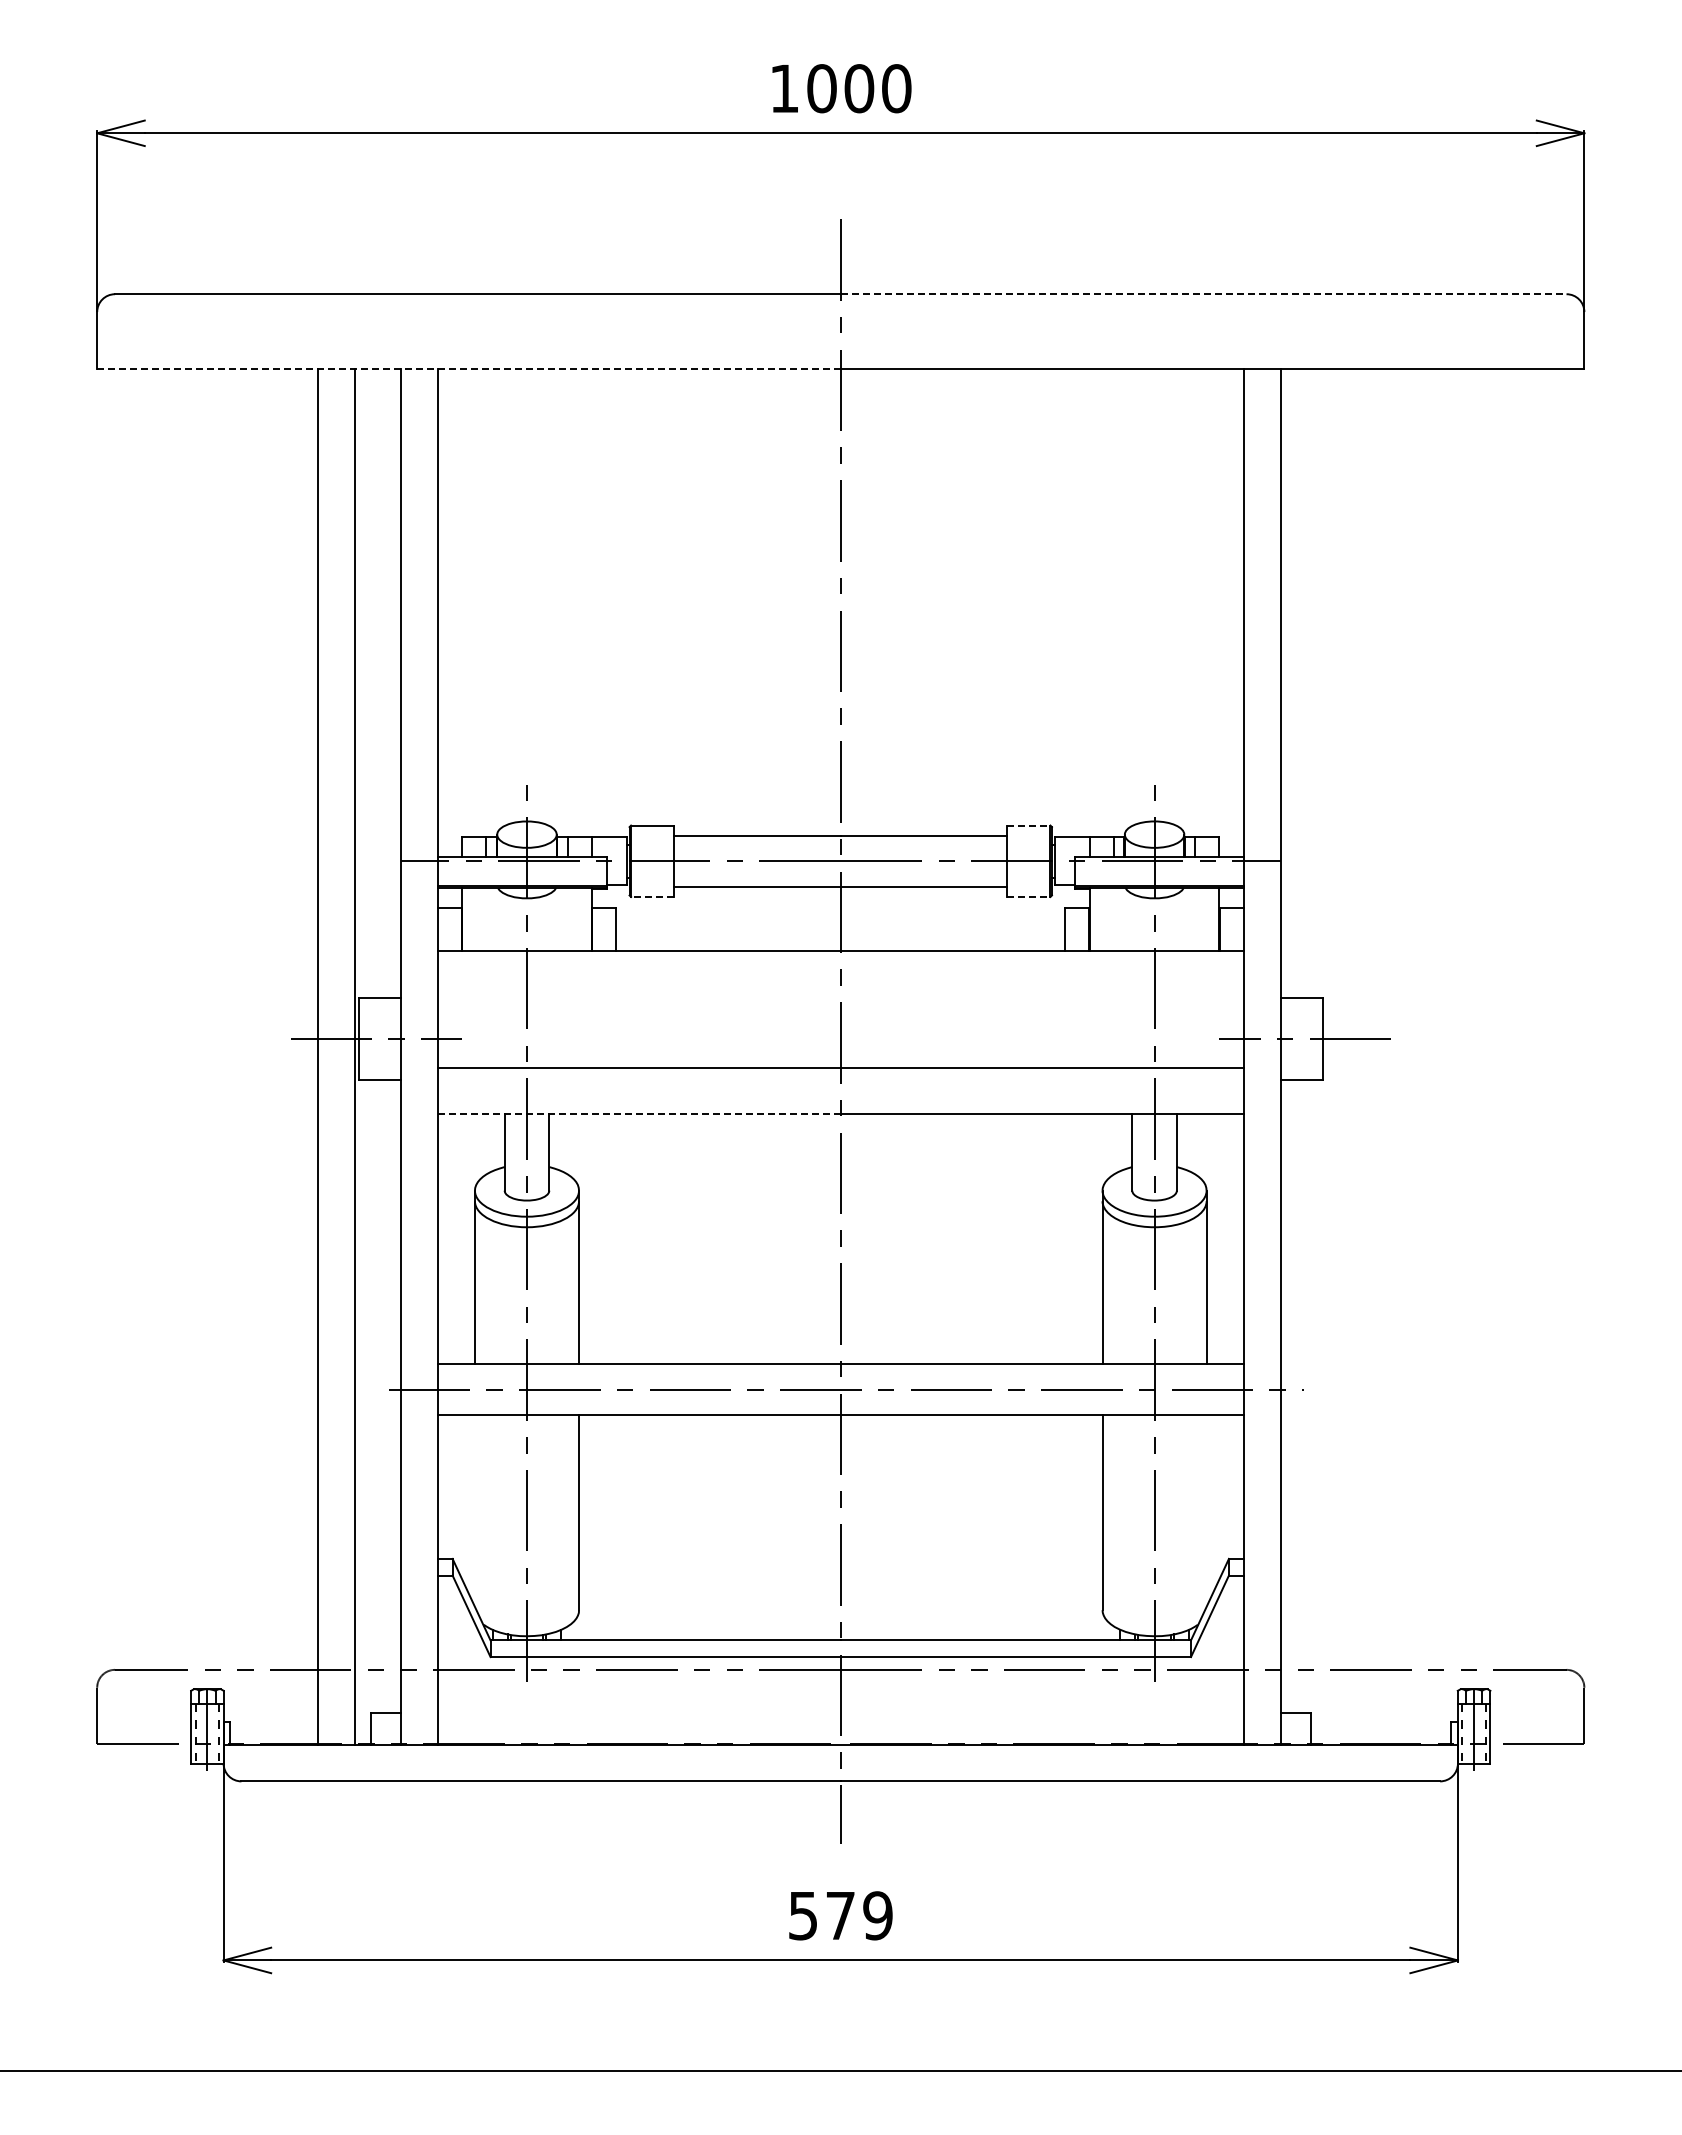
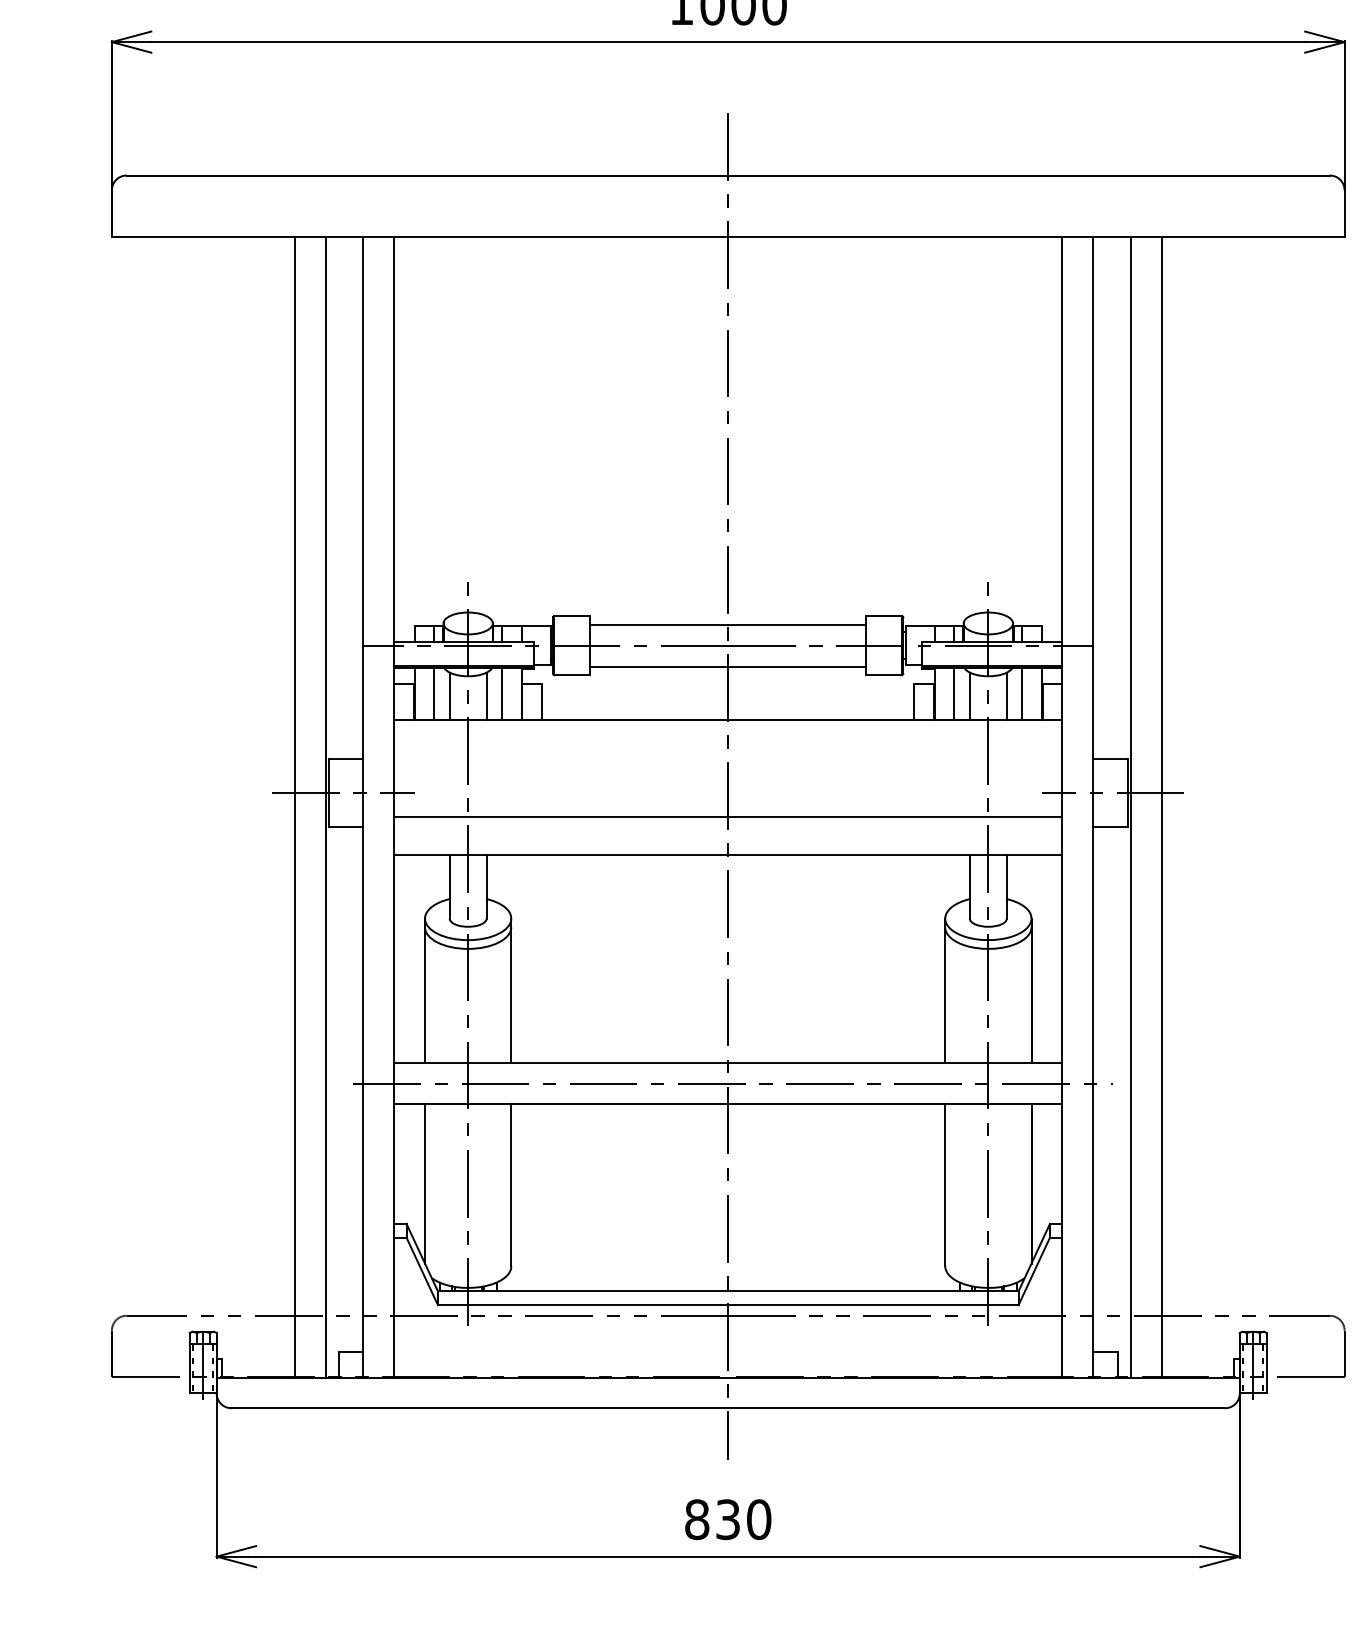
line: (1203, 294) -> (1028, 175), dashed -> solid
line: (468, 368) -> (419, 237), dashed -> solid
line: (1028, 825) -> (883, 615), dashed -> solid
line: (652, 896) -> (572, 674), dashed -> solid
line: (1028, 896) -> (883, 674), dashed -> solid
line: (486, 919) -> (434, 693), added
line: (567, 919) -> (501, 693), added
line: (1113, 919) -> (954, 693), added
line: (1195, 919) -> (1022, 693), added
line: (504, 922) -> (449, 696), added
line: (549, 922) -> (486, 696), added
line: (1132, 922) -> (970, 696), added
line: (1176, 922) -> (1006, 696), added
line: (1326, 1056) -> (1130, 807), added
line: (1363, 1056) -> (1161, 807), added
line: (639, 1114) -> (561, 855), dashed -> solid
line: (474, 1510) -> (424, 1183), added
line: (1206, 1510) -> (1031, 1183), added
text: (840, 1915) -> (728, 1519), 579 -> 830

